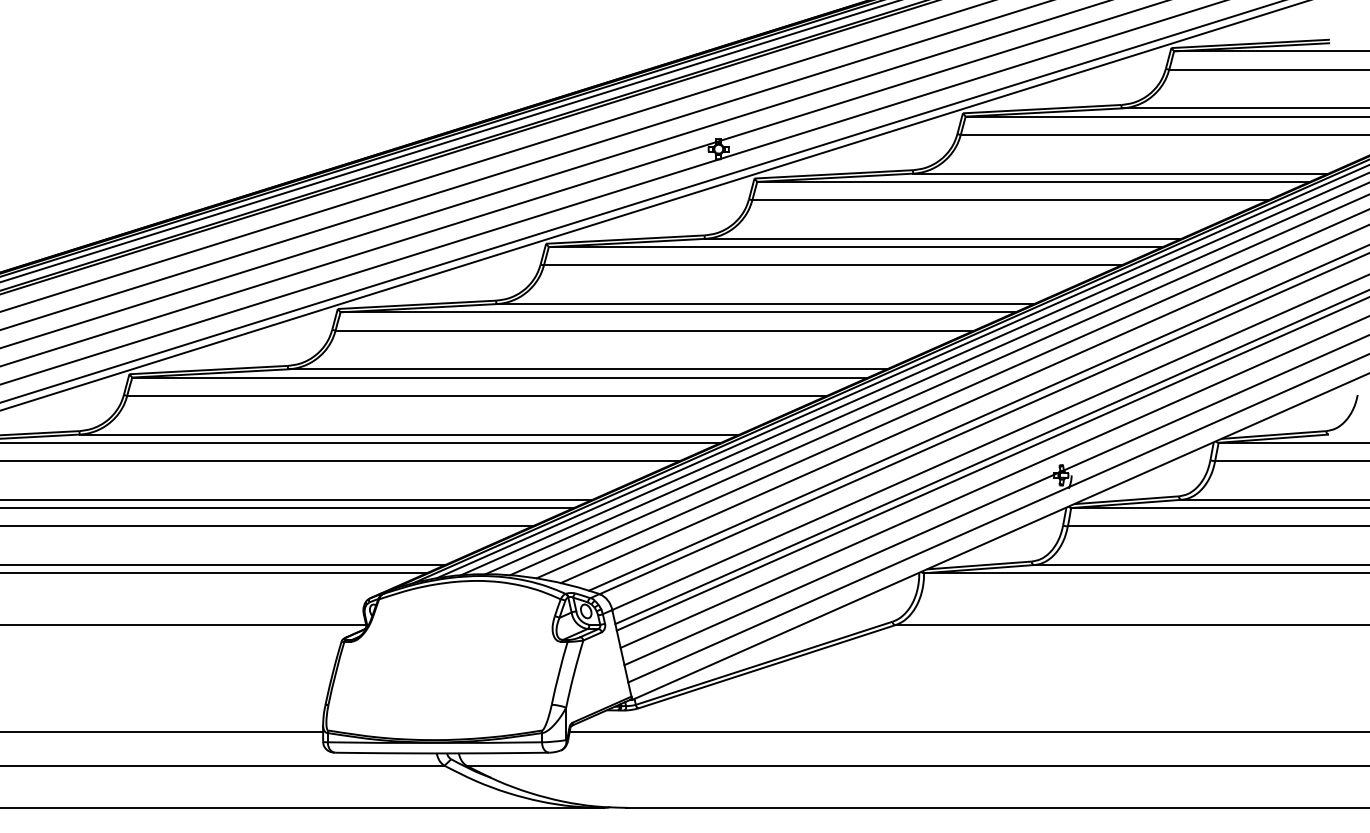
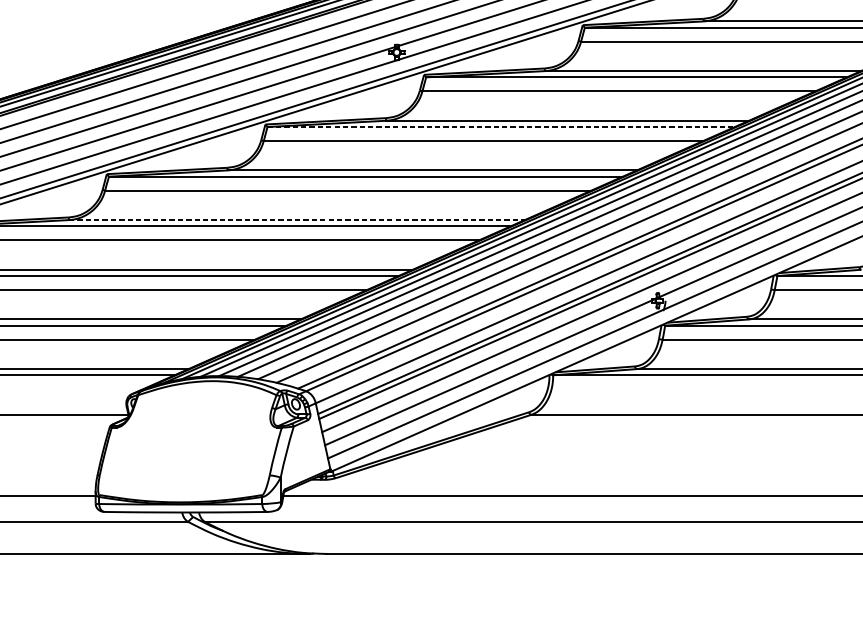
line: (855, 247) -> (500, 127), solid -> dashed
line: (587, 369) -> (296, 220), solid -> dashed

